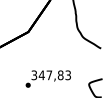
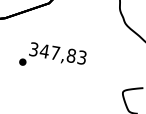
text: (47, 78) -> (51, 57), moved

